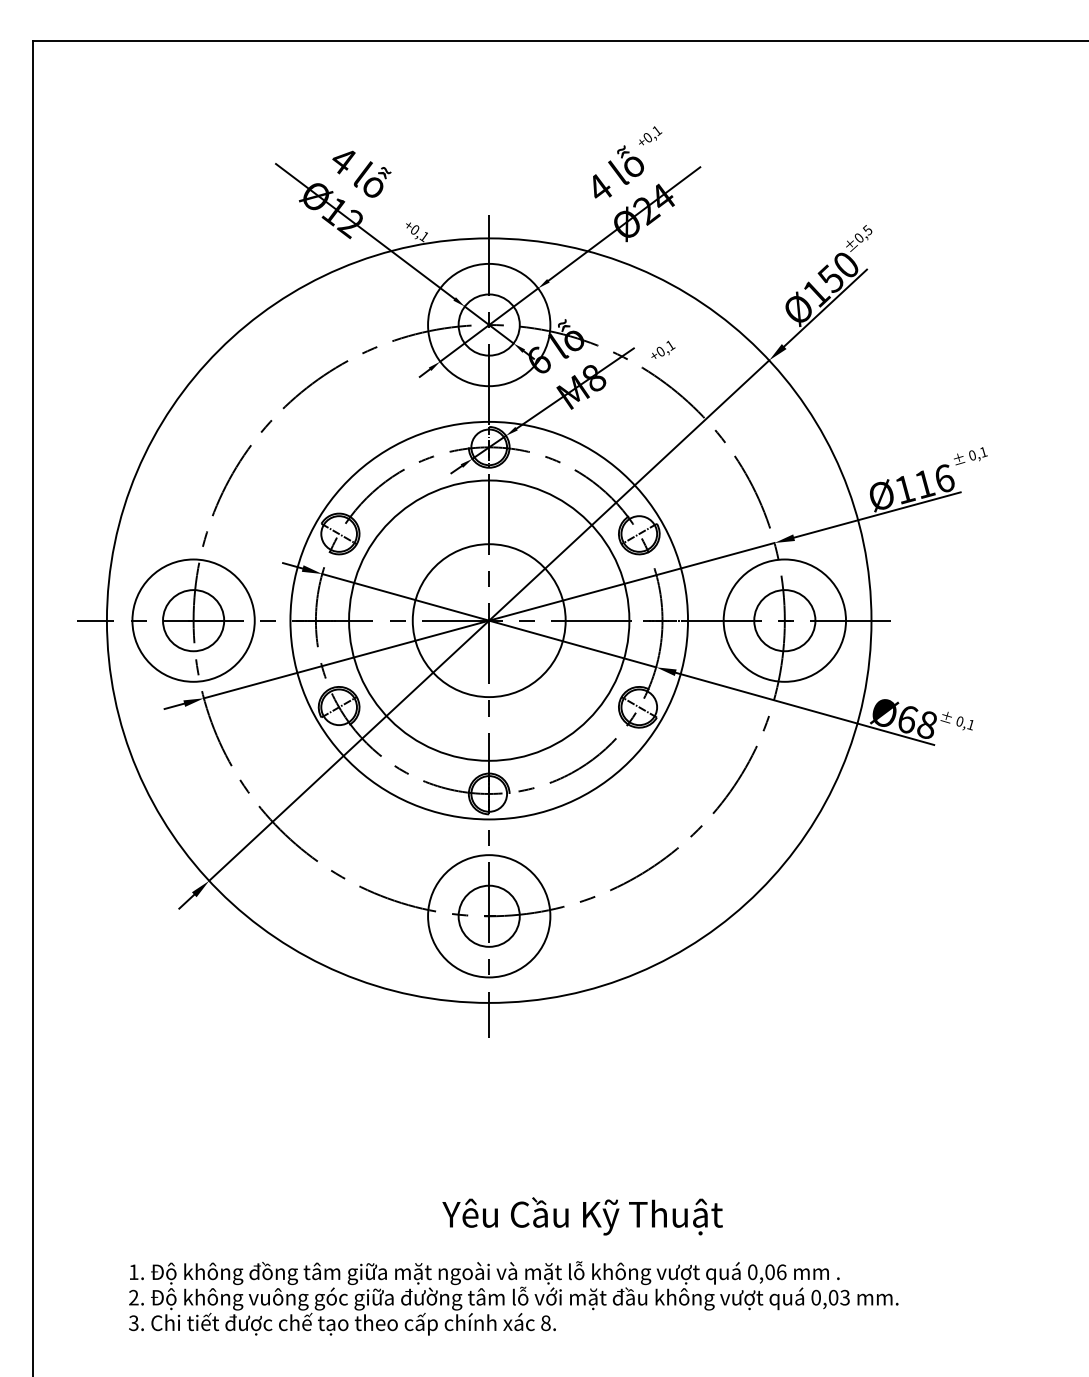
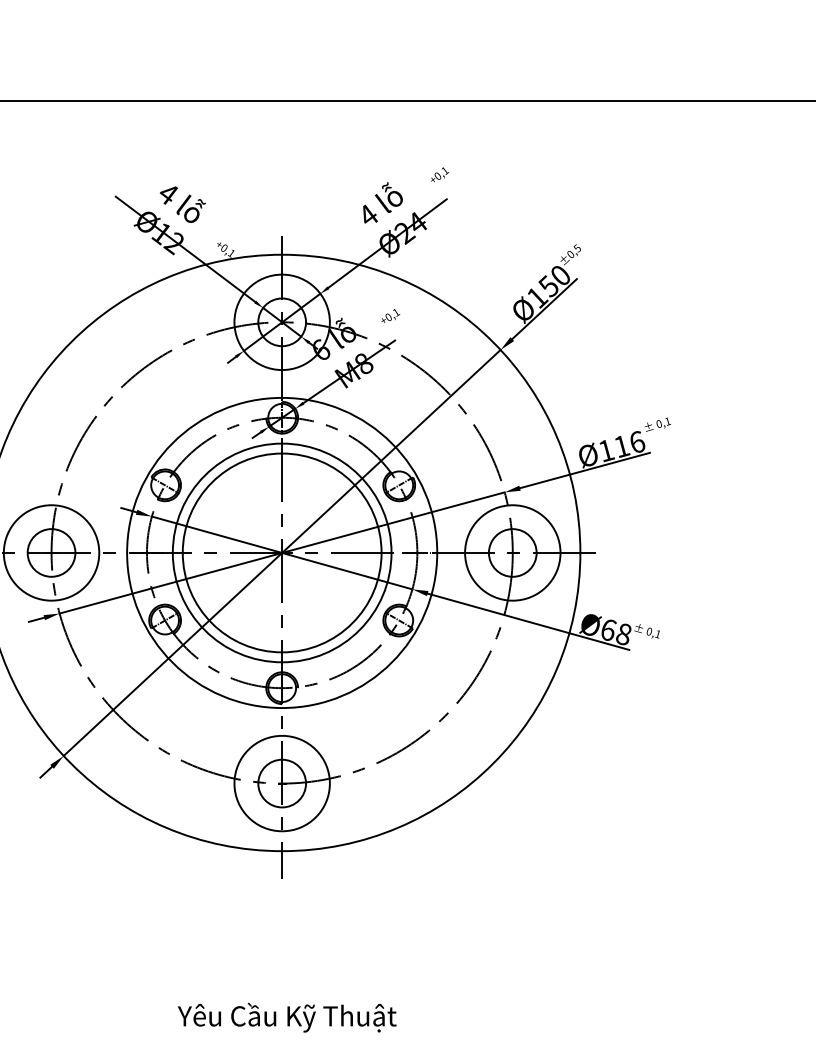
text: (650, 135) -> (439, 174), moved
text: (663, 349) -> (390, 315), moved
circle: (488, 620) -> (281, 552), size x1.67
text: (582, 1216) -> (287, 1017), moved

